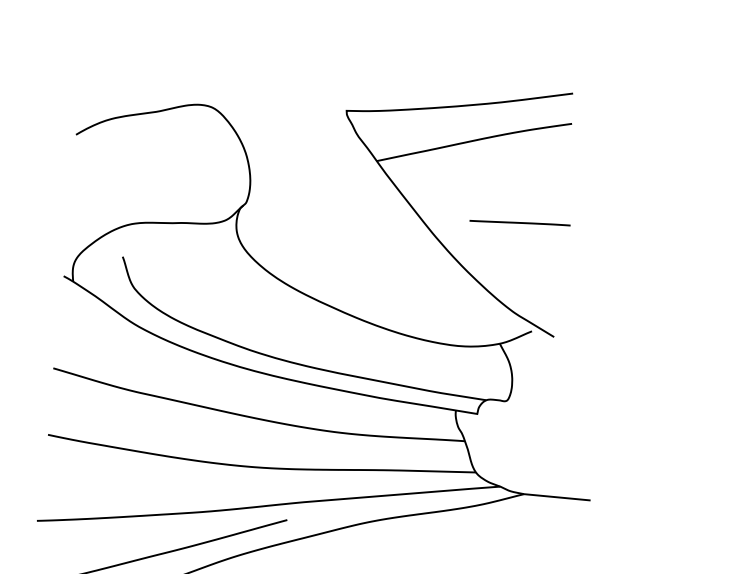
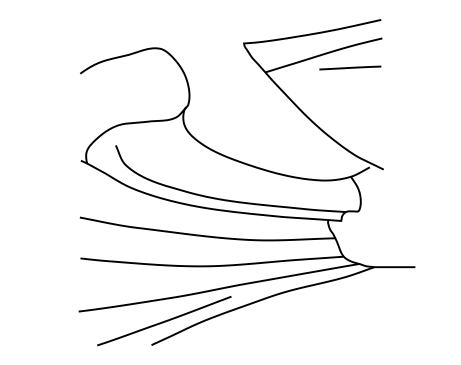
line: (520, 222) -> (350, 67), moved

